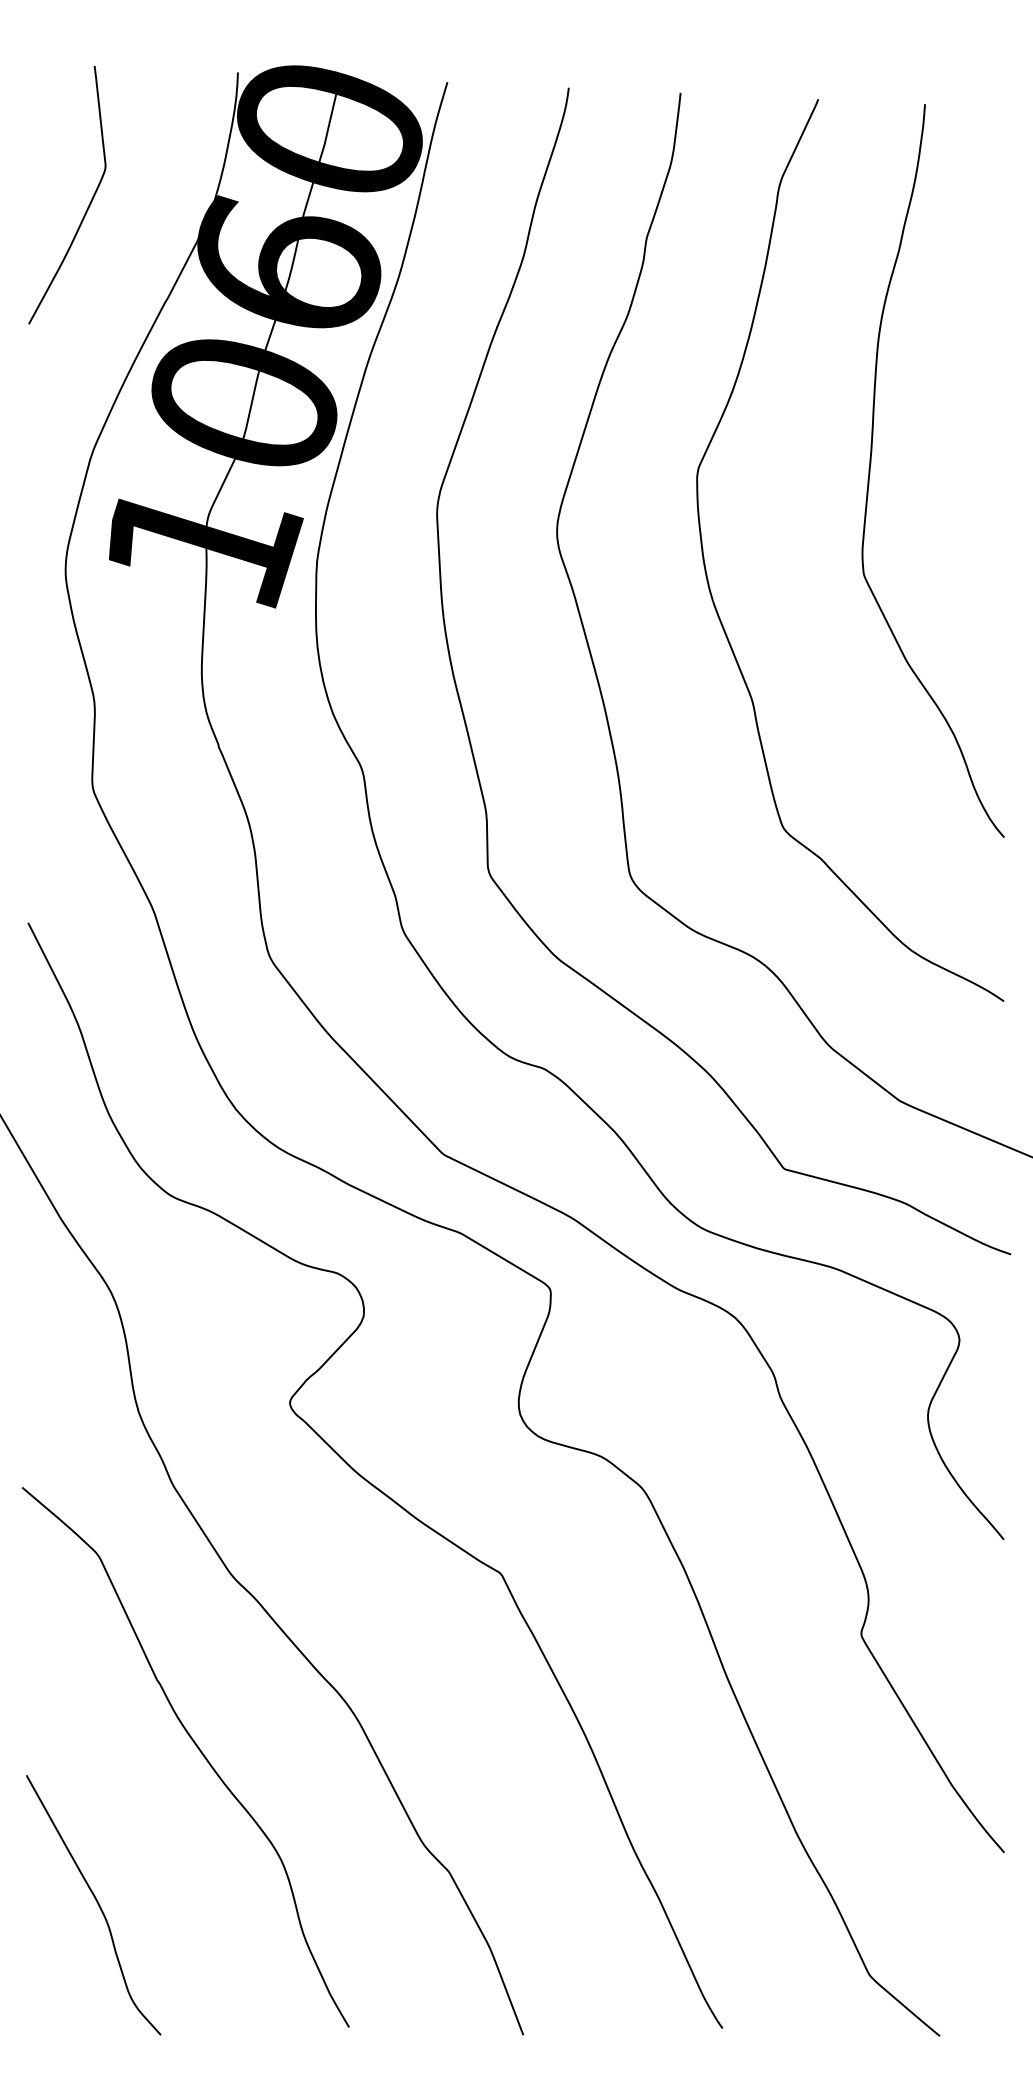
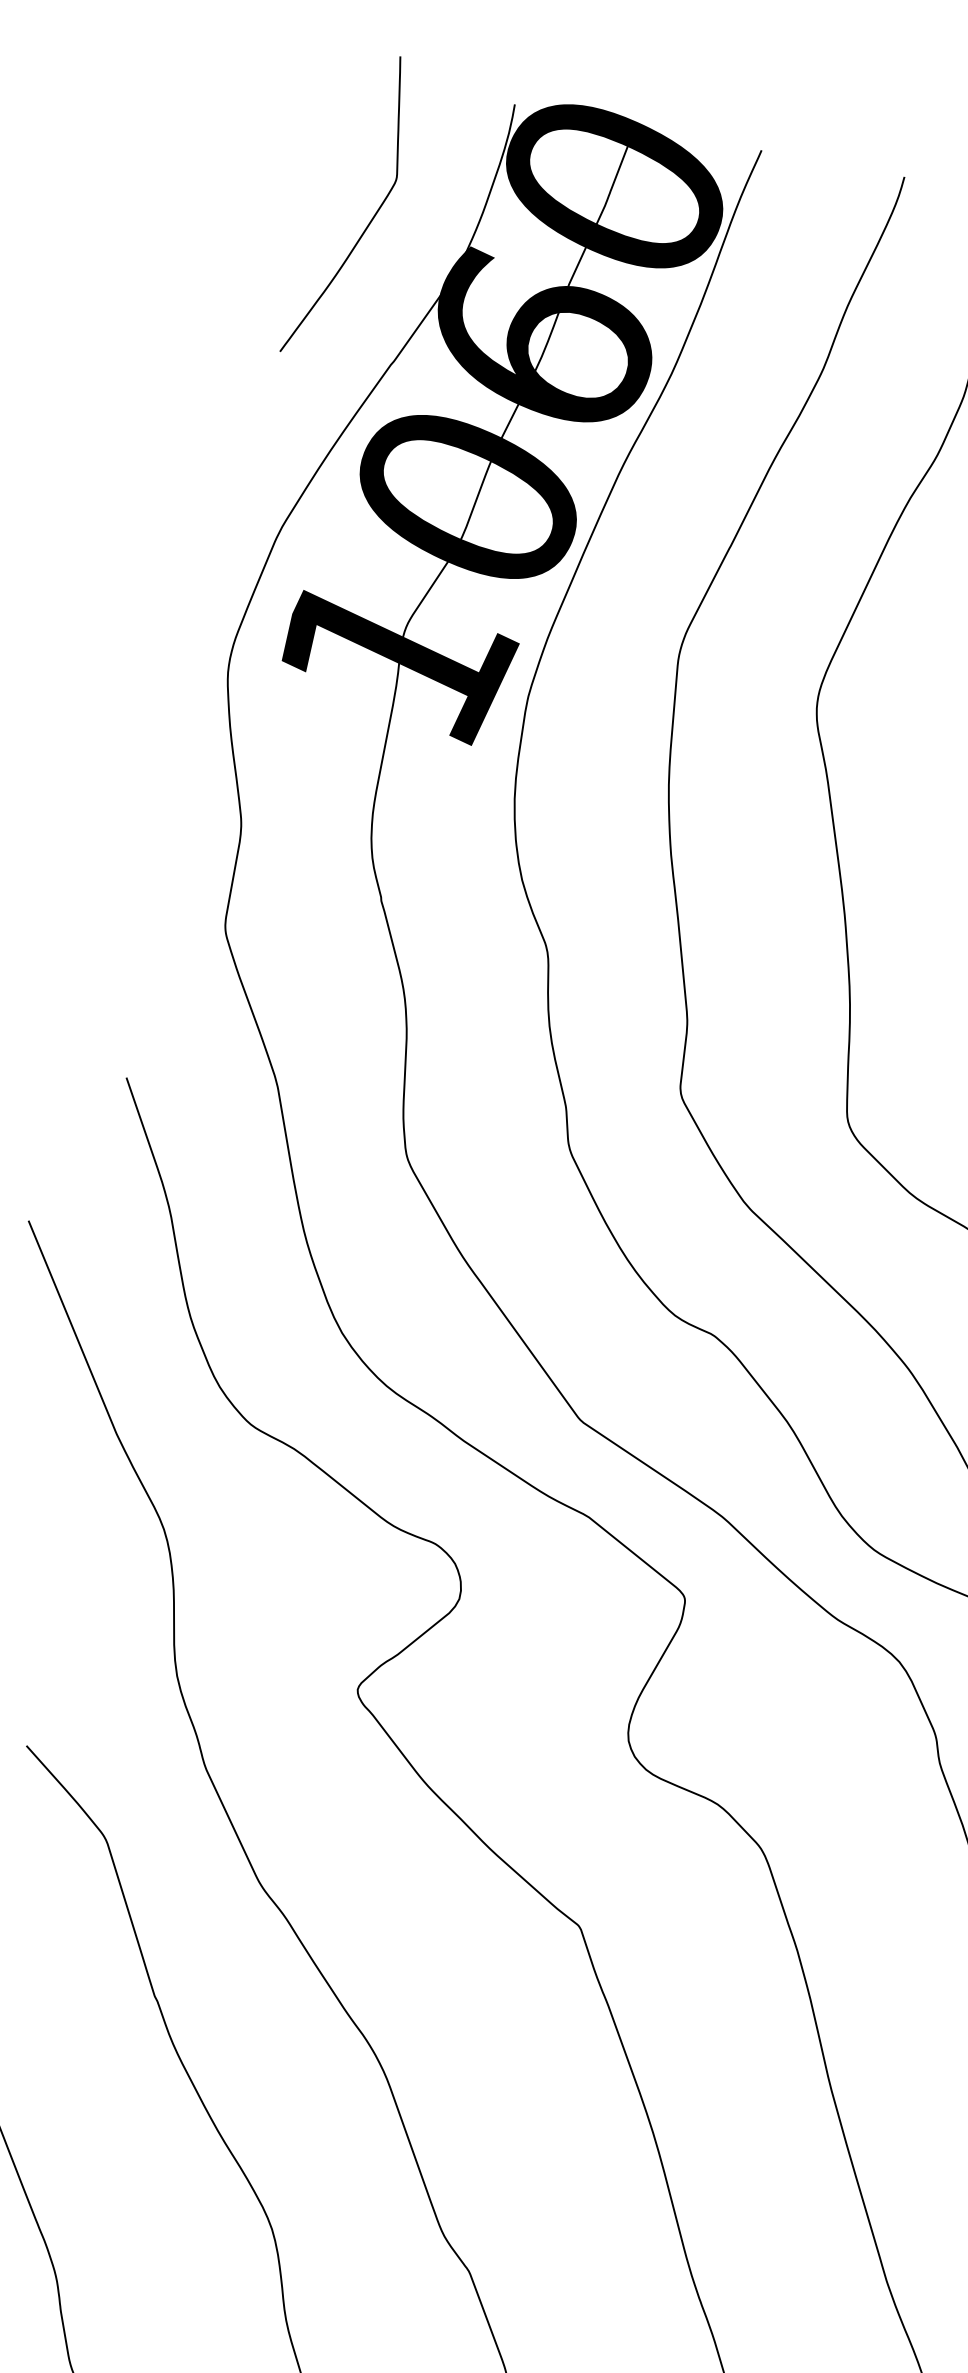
curve: (89, 202) -> (371, 217), moved

